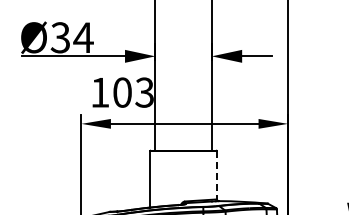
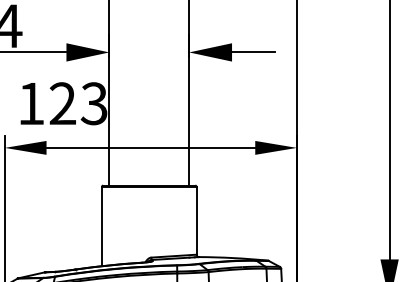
text: (122, 92) -> (62, 103), 103 -> 123
line: (217, 175) -> (197, 220), dashed -> solid

